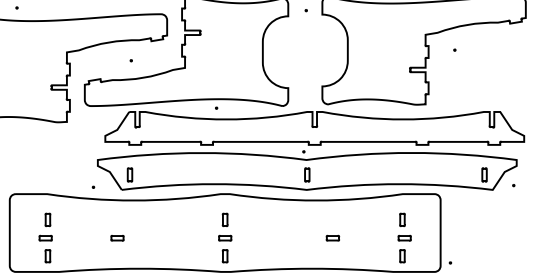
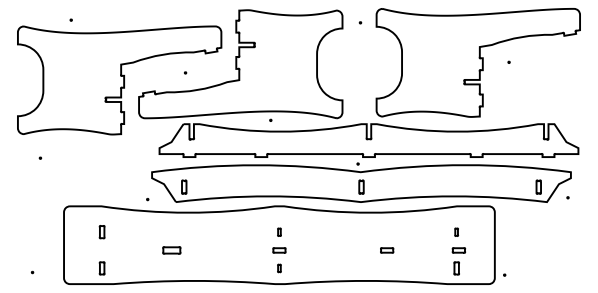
part: (225, 220) -> (279, 232), size x0.6
part: (402, 220) -> (456, 232), size x0.6
part: (45, 238) -> (99, 250), removed
part: (117, 238) -> (171, 250), size x1.4
part: (225, 256) -> (279, 268), size x0.6

